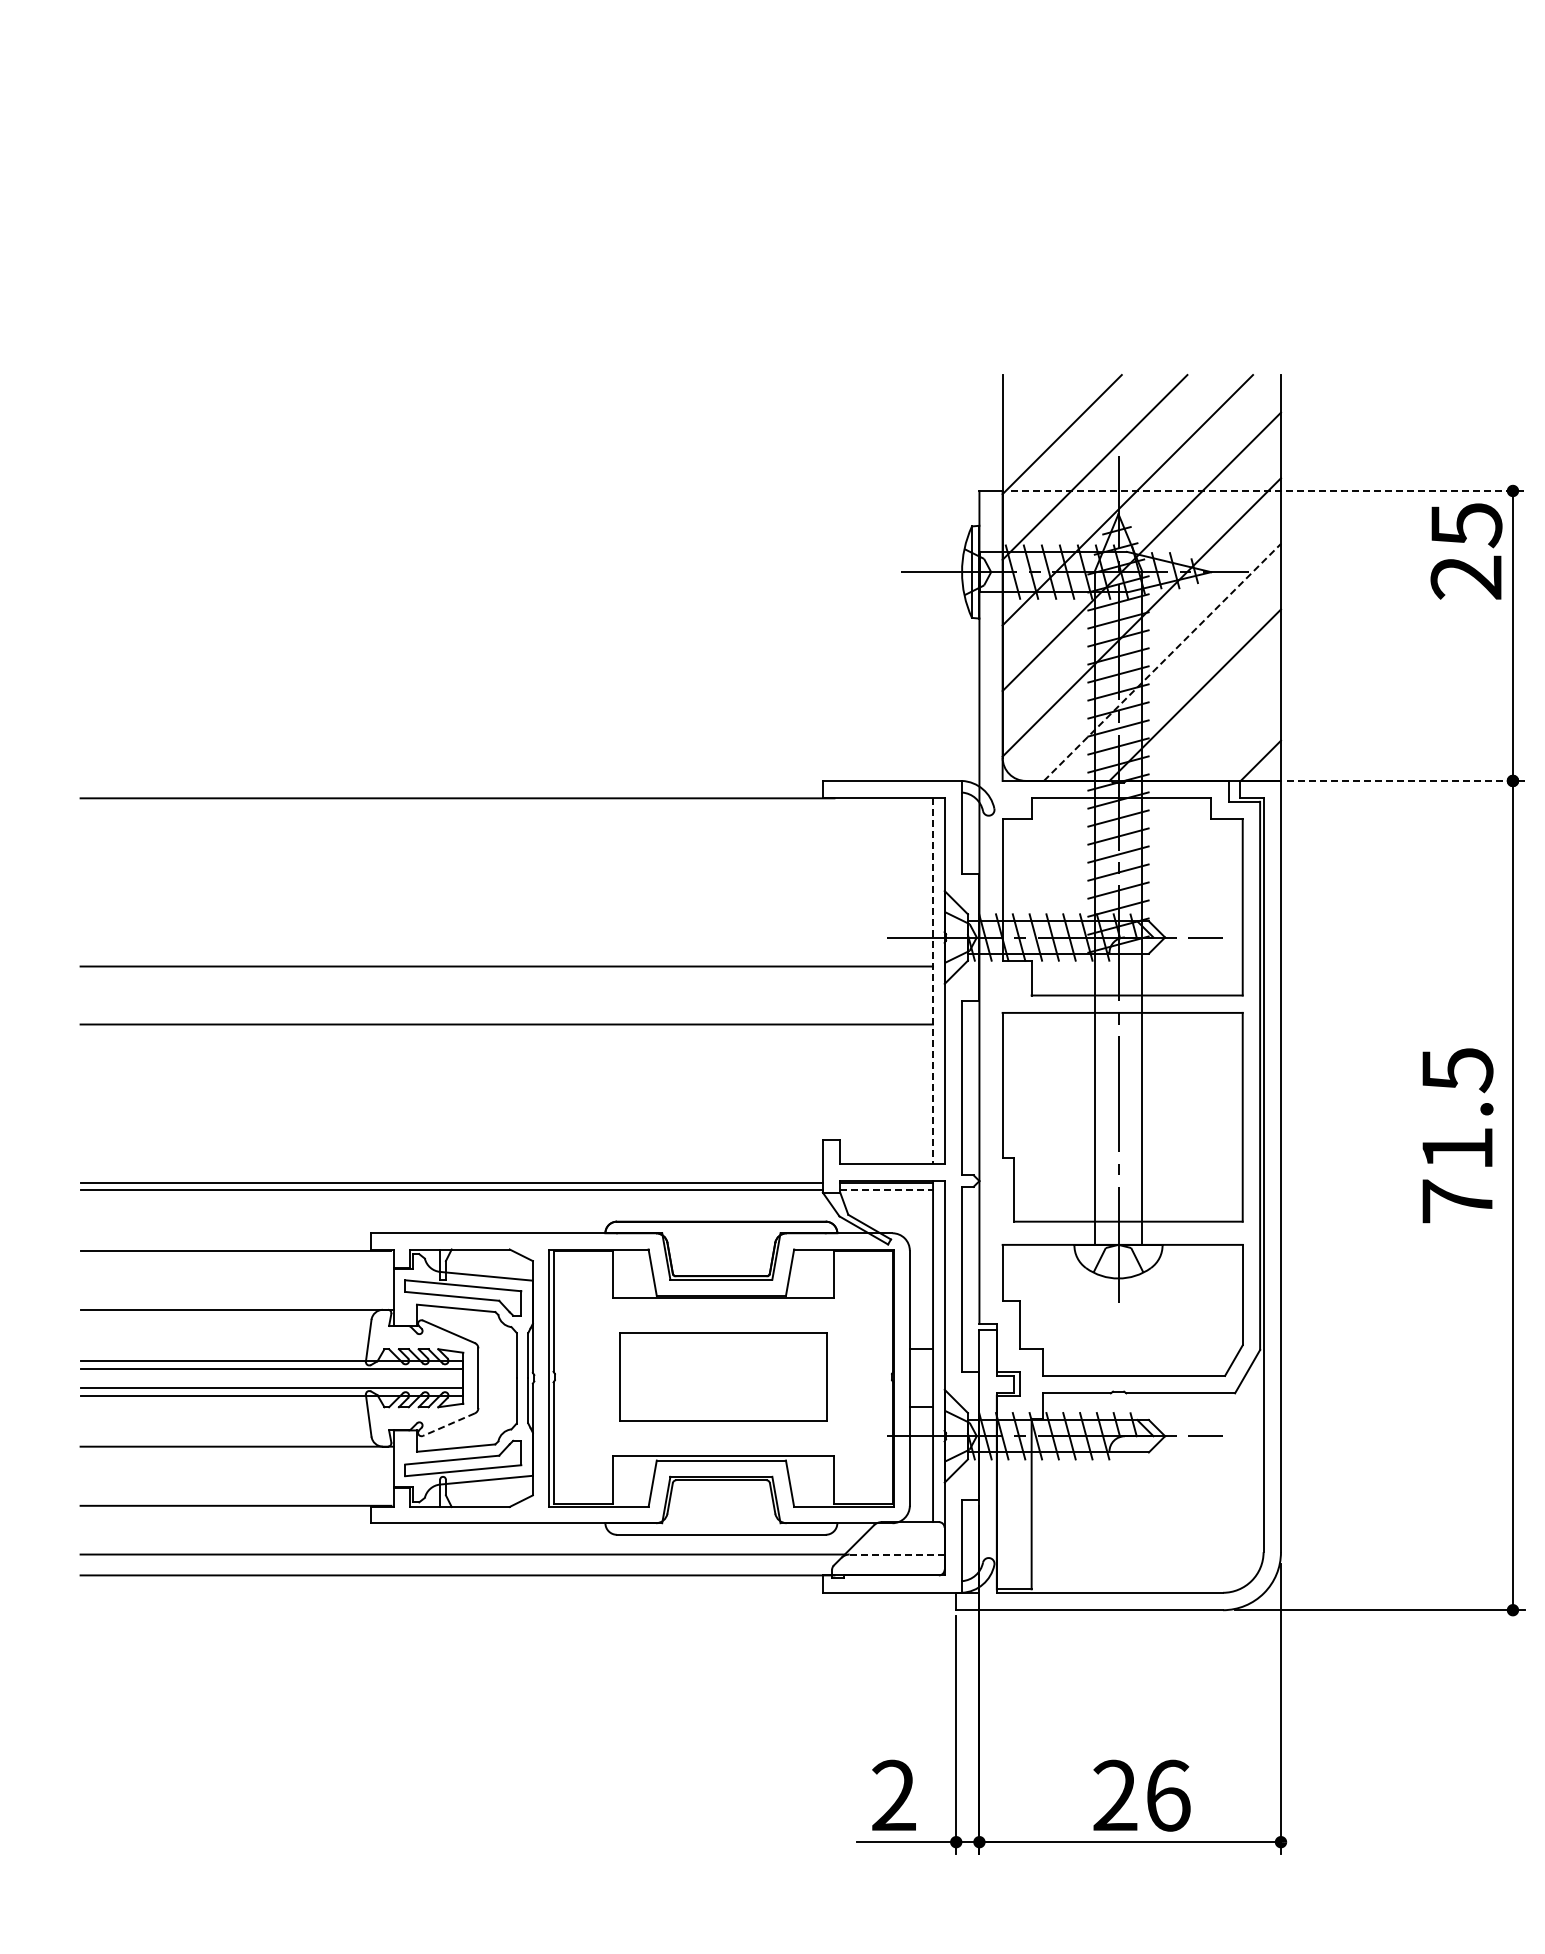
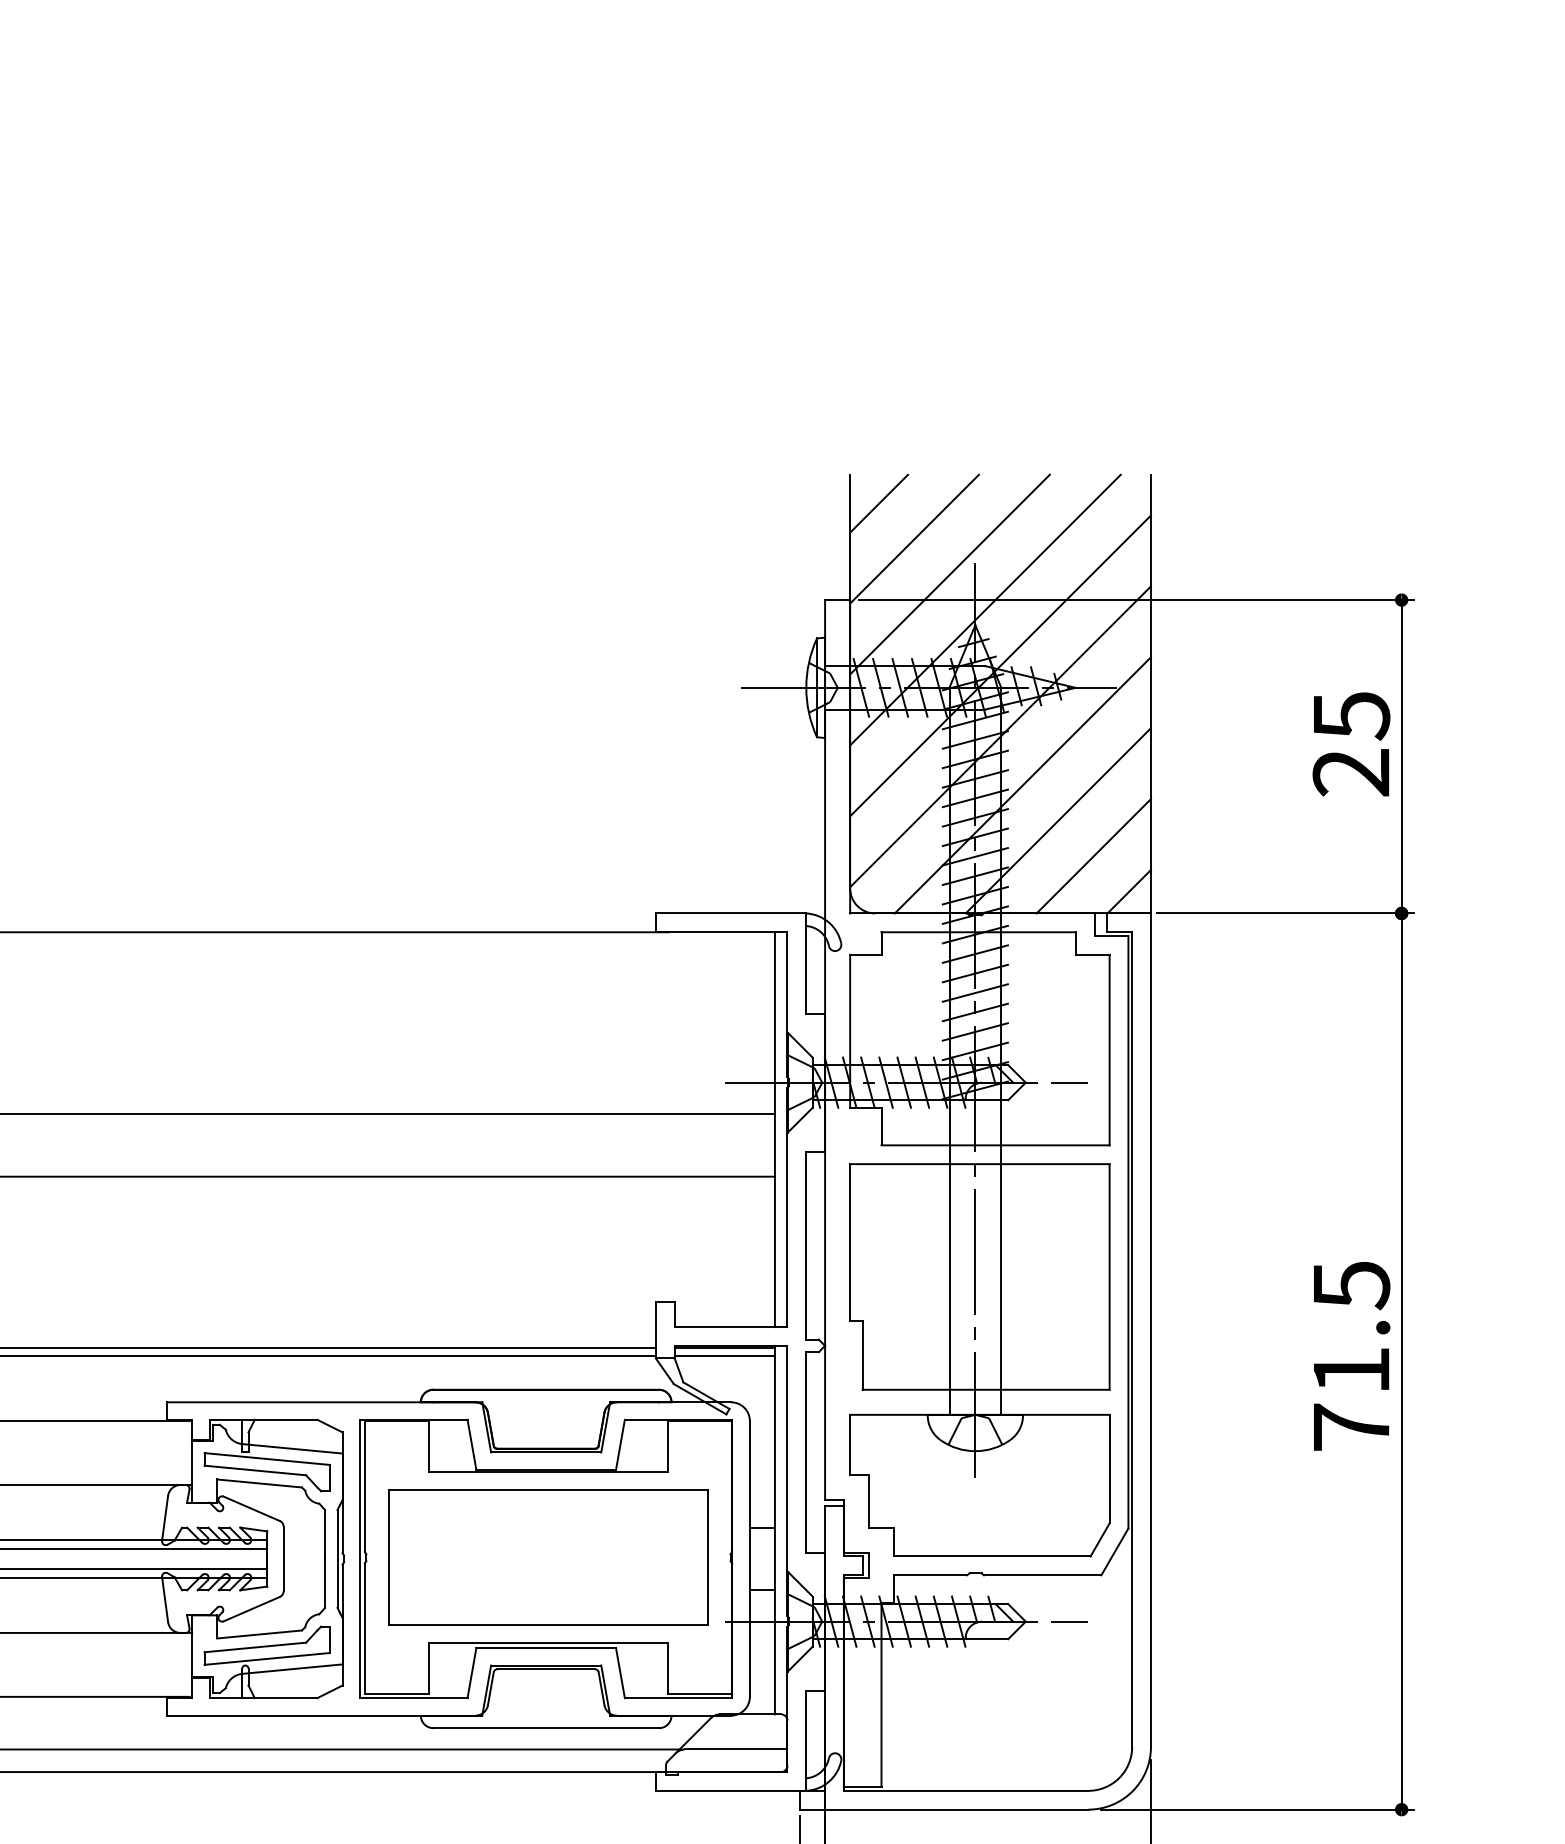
line: (1029, 401) -> (879, 503), added
line: (1267, 490) -> (1136, 599), dashed -> solid
text: (1466, 551) -> (1351, 744), moved
line: (1162, 662) -> (1022, 785), dashed -> solid
line: (1228, 727) -> (1094, 855), added
line: (1405, 780) -> (1285, 912), dashed -> solid
line: (933, 981) -> (775, 1130), dashed -> solid
text: (1457, 1135) -> (1351, 1356), moved
line: (887, 1190) -> (725, 1356), dashed -> solid
part: (723, 1376) -> (548, 1557), size x1.43
line: (448, 1424) -> (251, 1608), dashed -> solid
line: (897, 1554) -> (736, 1749), dashed -> solid

